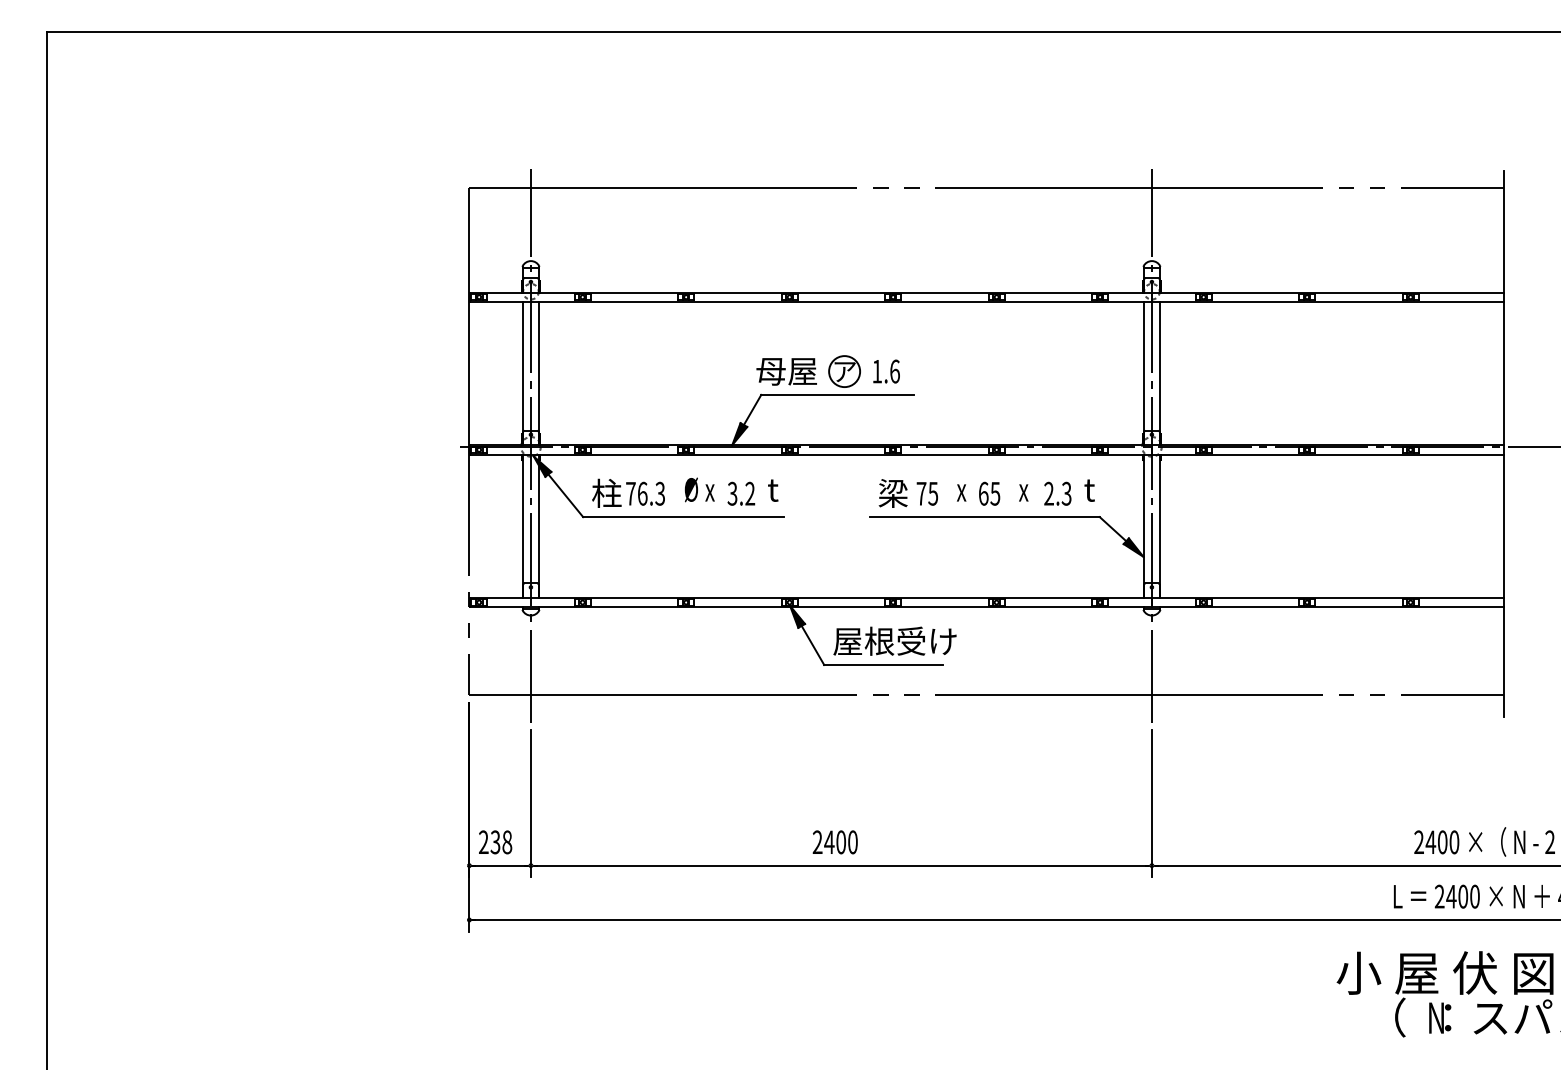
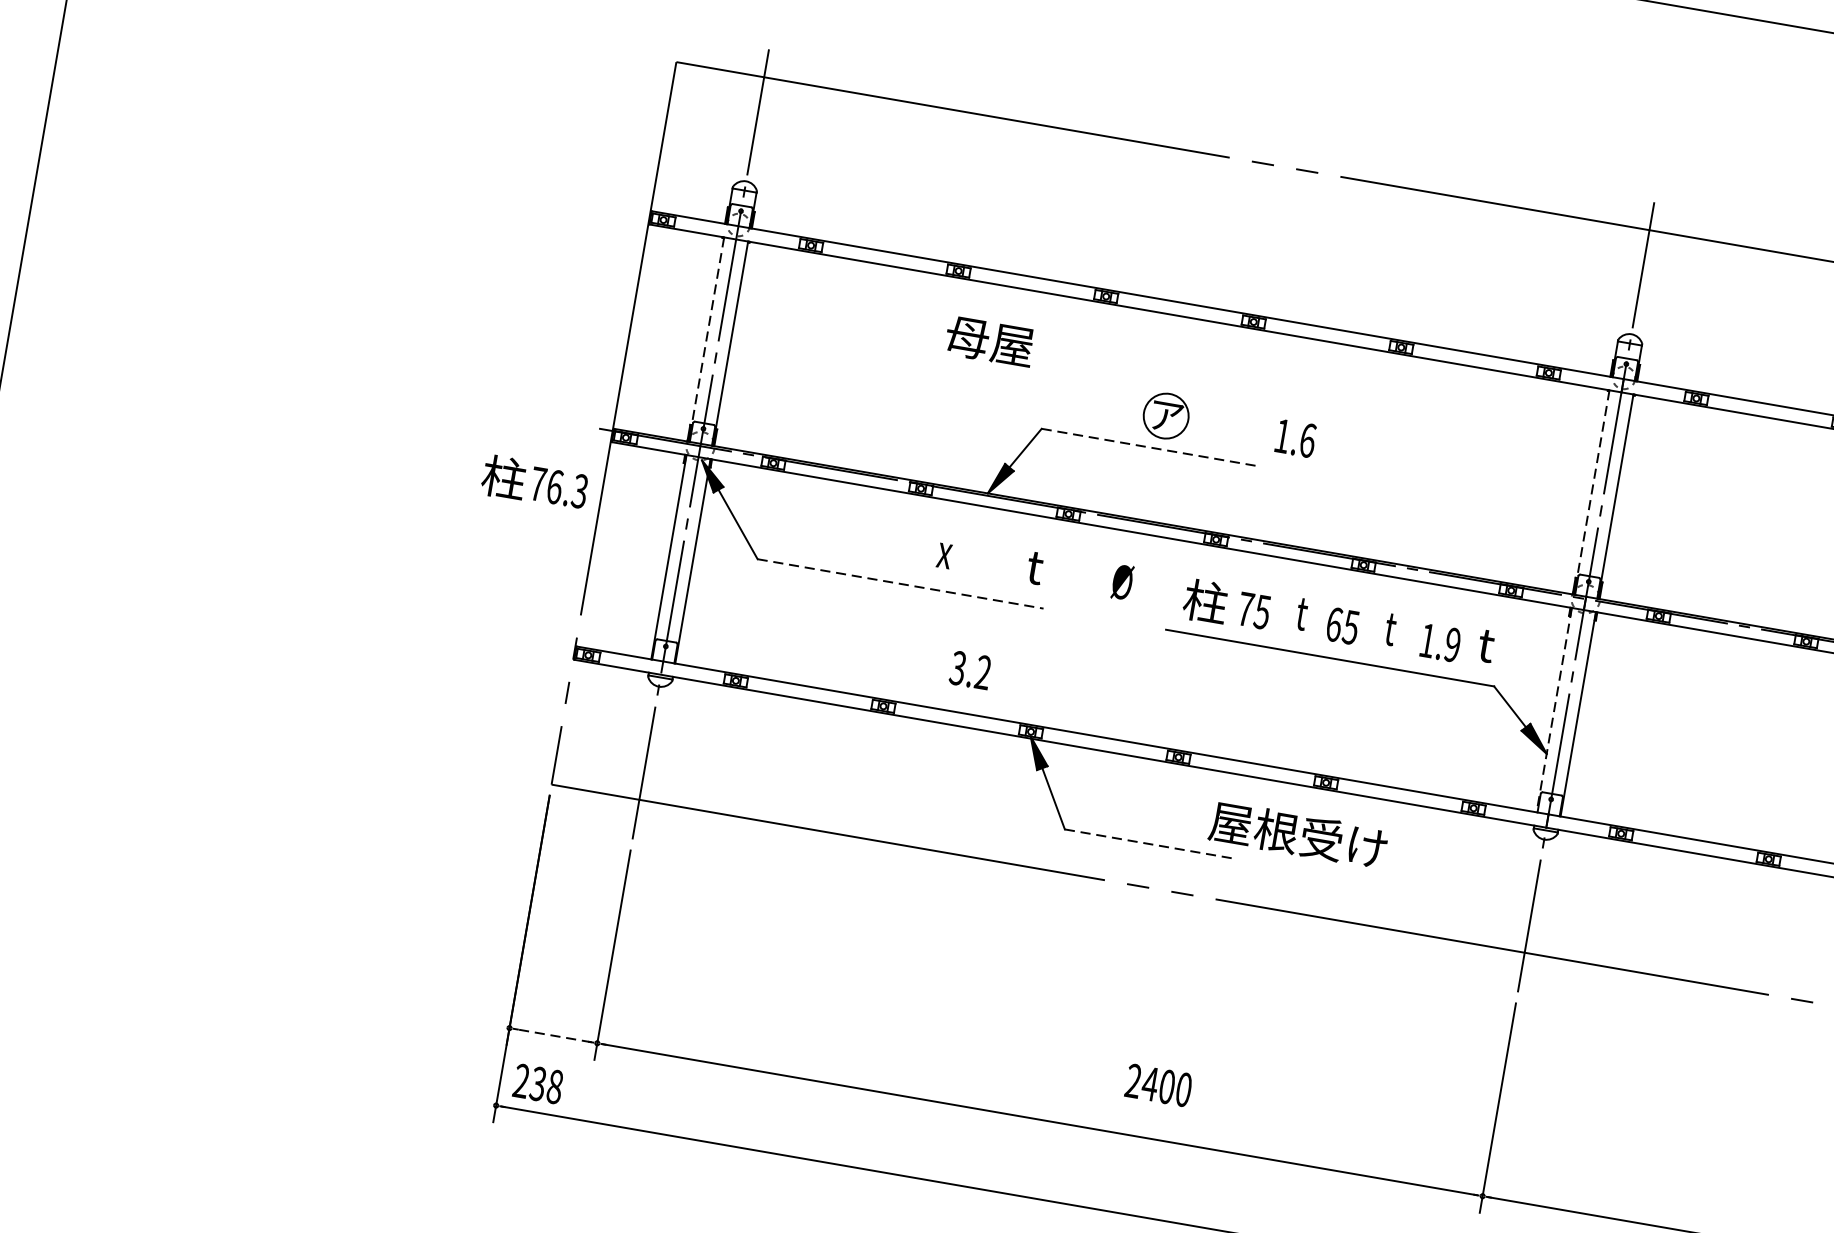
text: (786, 371) -> (989, 341), moved
text: (886, 371) -> (1295, 438), moved
line: (522, 373) -> (706, 339), solid -> dashed
line: (1143, 373) -> (1591, 492), solid -> dashed
line: (838, 394) -> (1151, 447), solid -> dashed
text: (690, 489) -> (1121, 581), moved
text: (961, 490) -> (1303, 614), x -> t
text: (1023, 490) -> (1391, 629), x -> t
text: (628, 492) -> (535, 481), moved
text: (893, 492) -> (1206, 600), 梁 -> 柱
text: (741, 493) -> (970, 670), moved
text: (1057, 493) -> (1439, 642), 2.3 -> 1.9
line: (683, 517) -> (900, 584), solid -> dashed
line: (1143, 526) -> (1554, 710), solid -> dashed
text: (894, 640) -> (1297, 833), moved
line: (883, 665) -> (1149, 844), solid -> dashed
text: (495, 842) -> (538, 1084), moved
text: (834, 842) -> (1157, 1085), moved
line: (500, 865) -> (553, 1035), solid -> dashed

